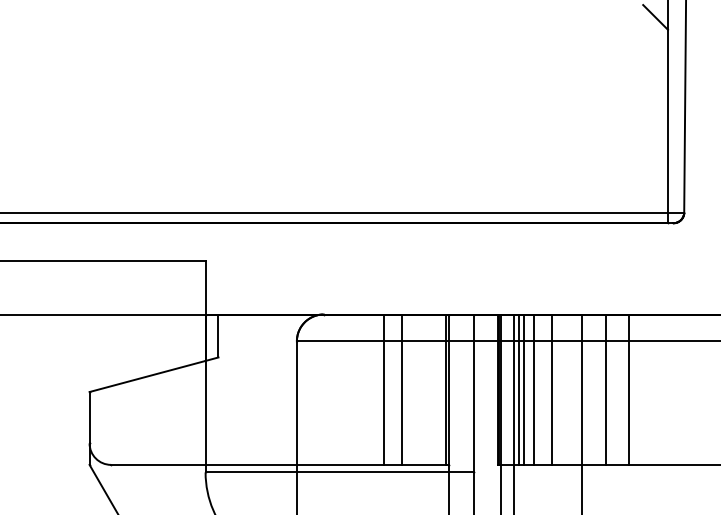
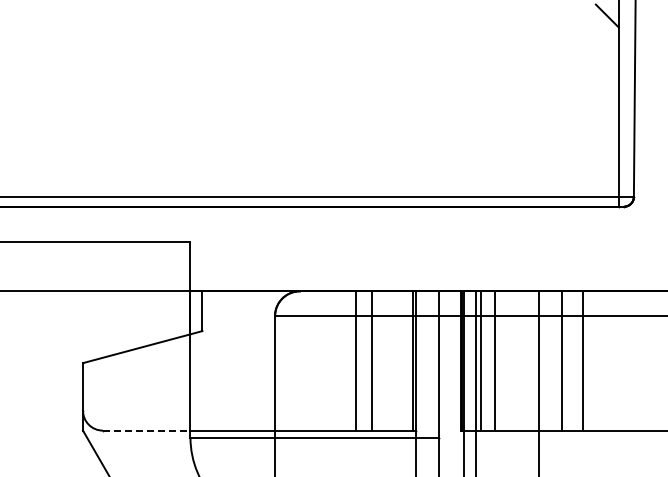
line: (524, 389) -> (485, 360), removed
line: (552, 389) -> (511, 360), removed
line: (158, 464) -> (146, 430), solid -> dashed

